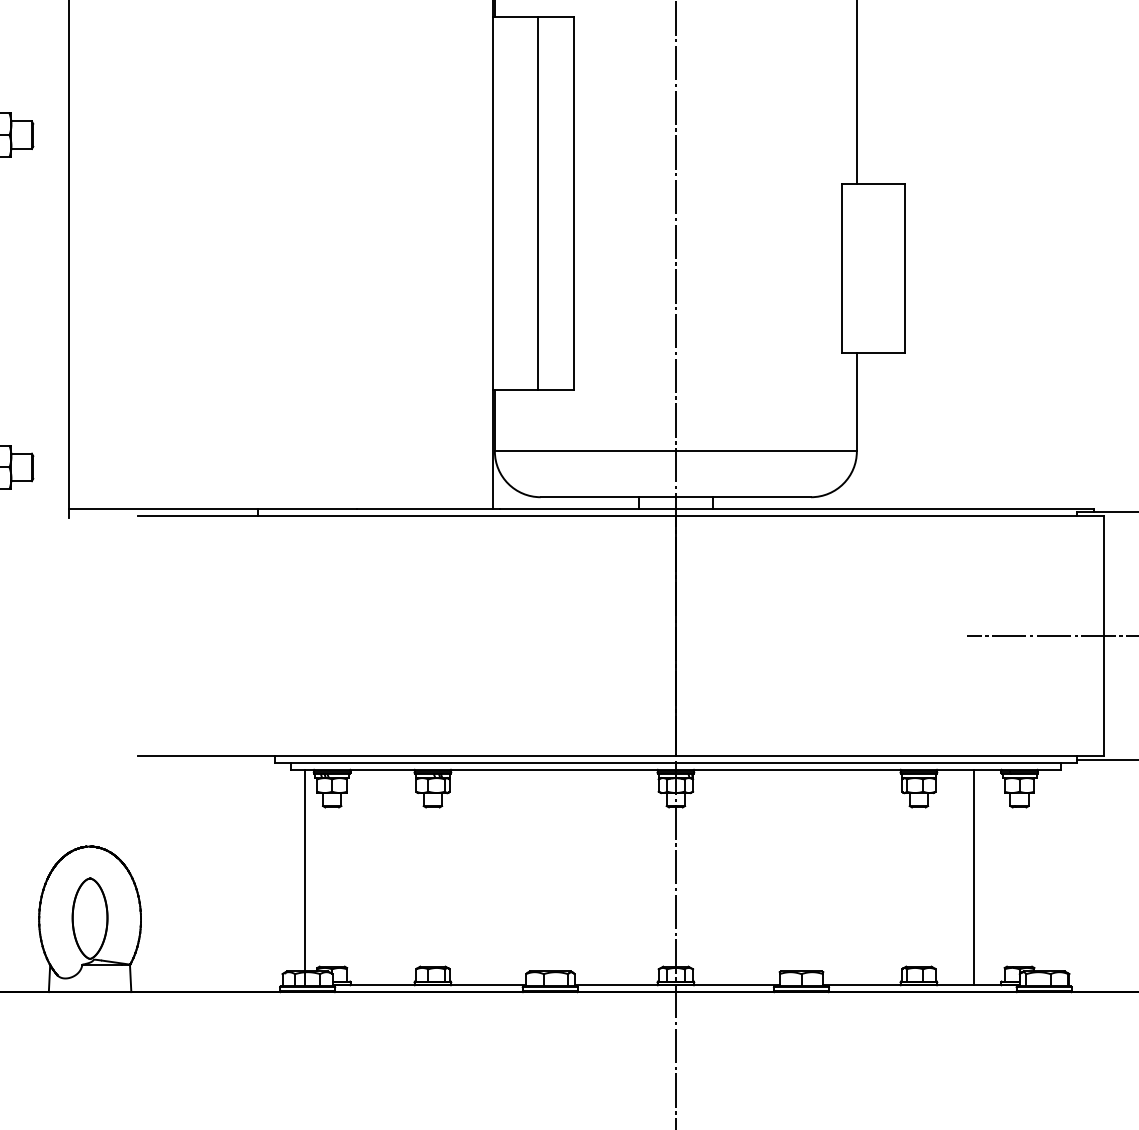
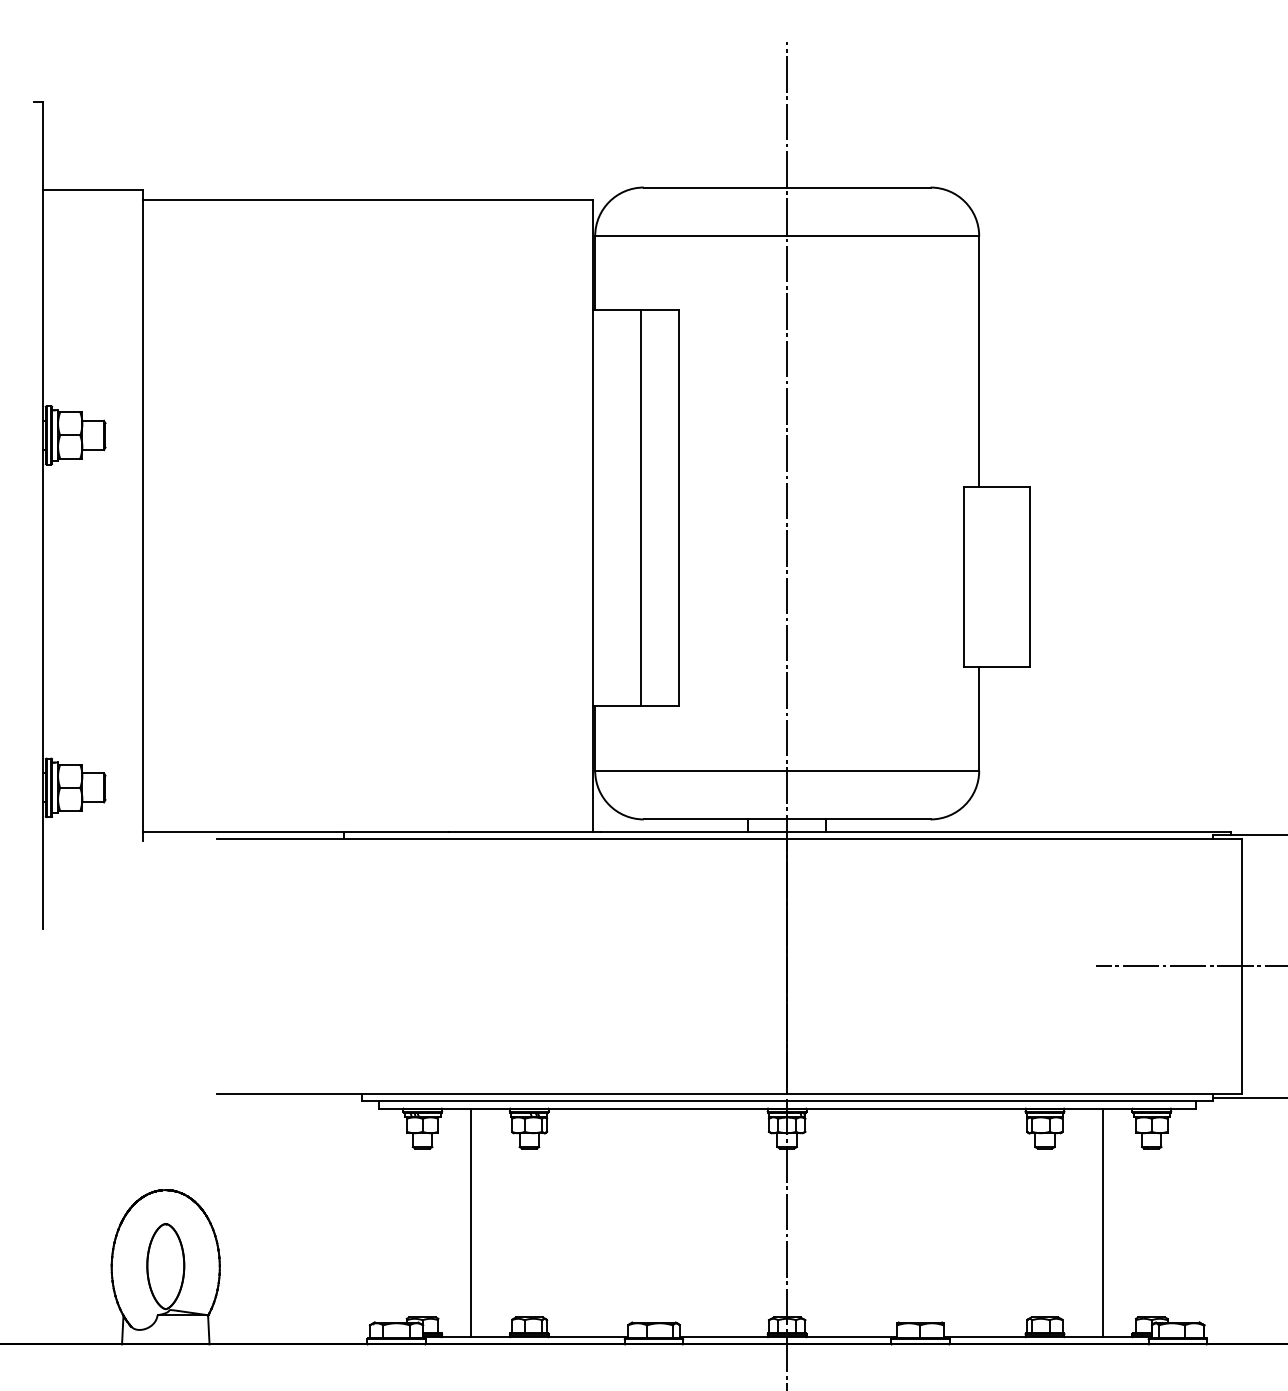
line: (304, 877) -> (471, 1222), moved

